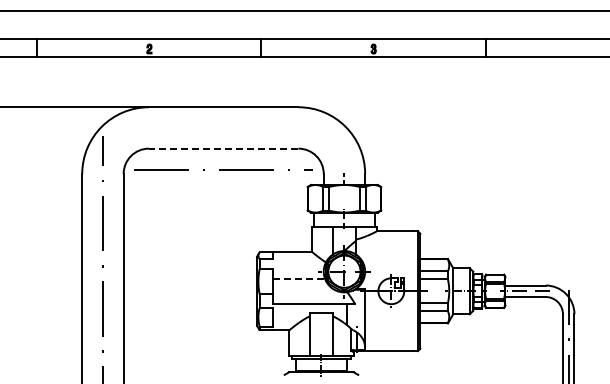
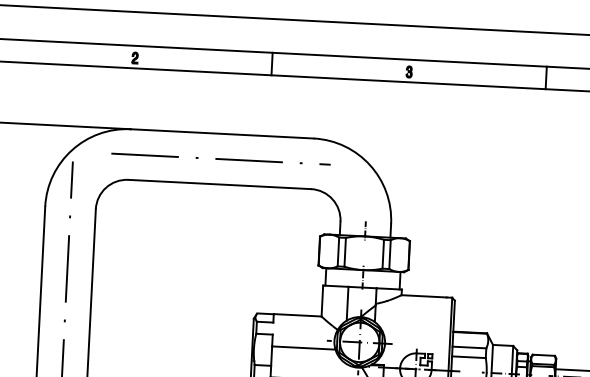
line: (223, 148) -> (219, 184), dashed -> solid
line: (223, 169) -> (220, 158), moved
line: (299, 278) -> (304, 347), dashed -> solid

